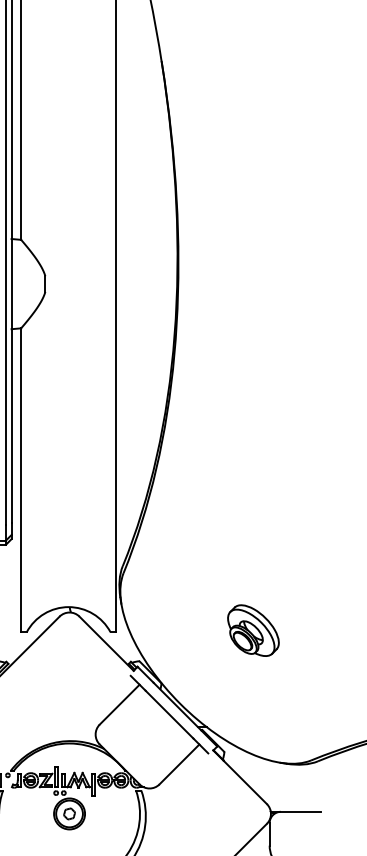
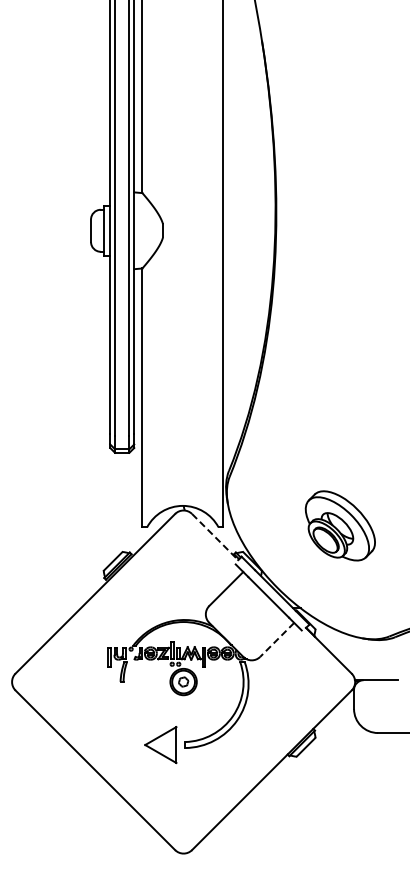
part: (252, 630) -> (339, 525), size x1.6
line: (106, 644) -> (215, 537), solid -> dashed
line: (179, 763) -> (277, 639), solid -> dashed

